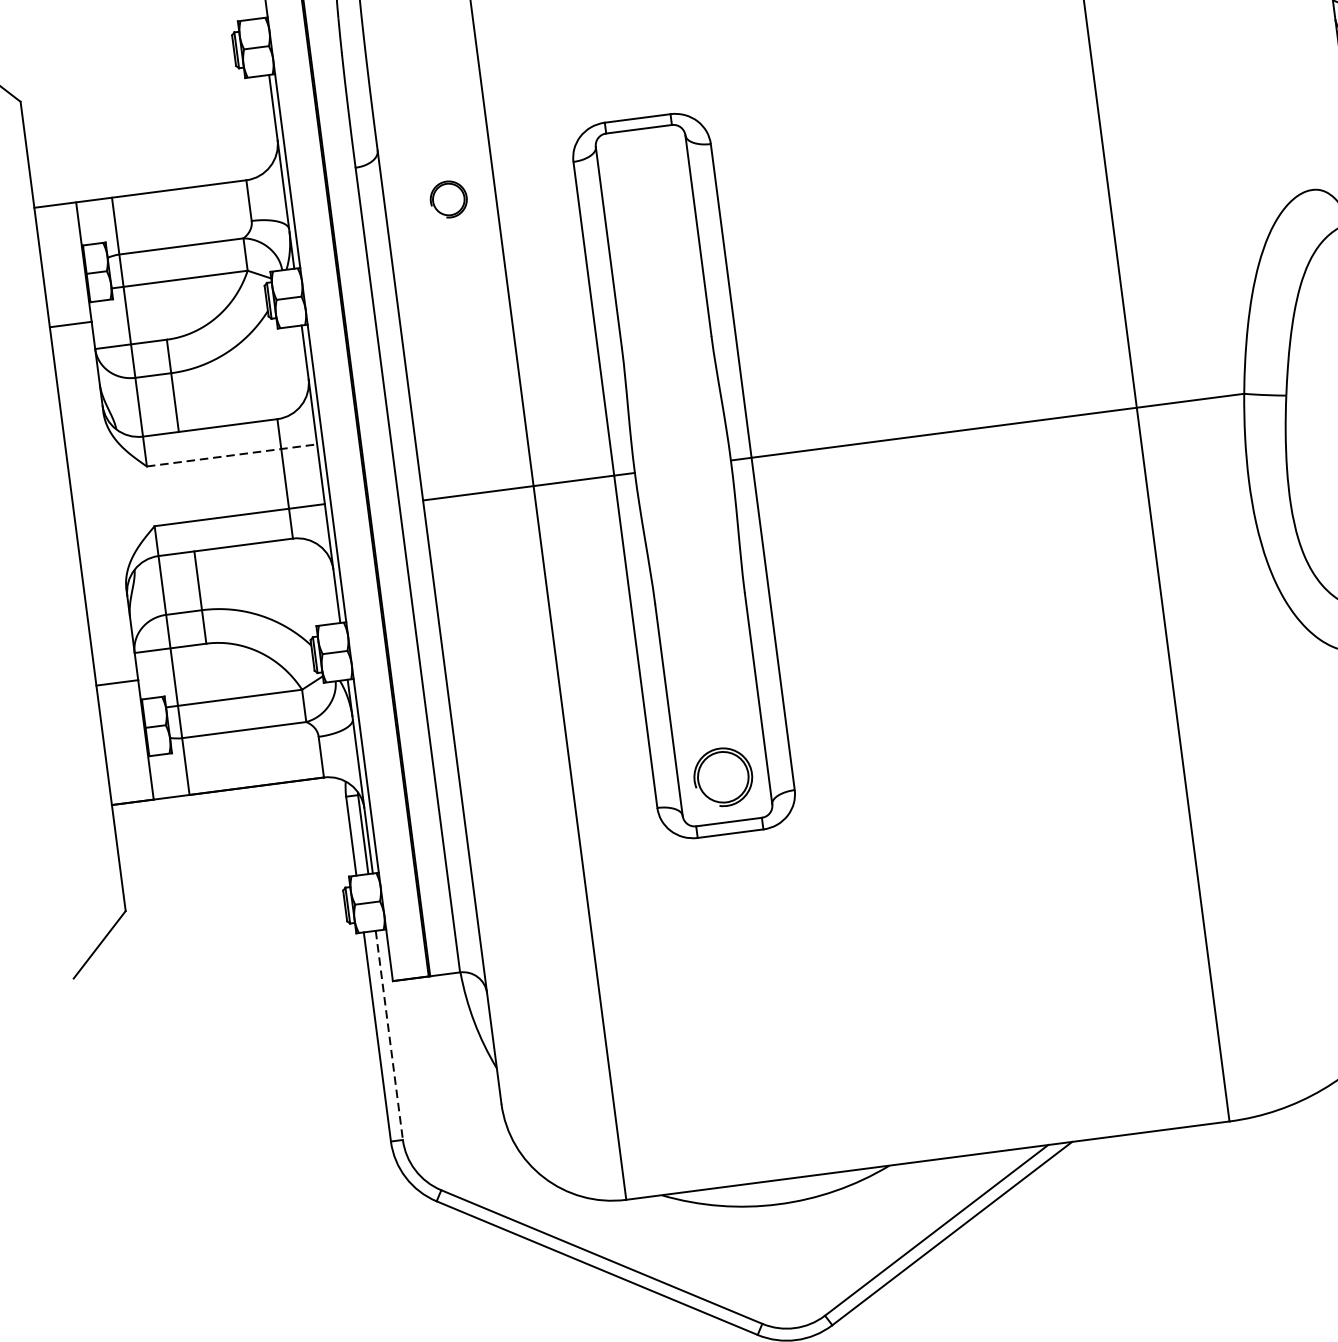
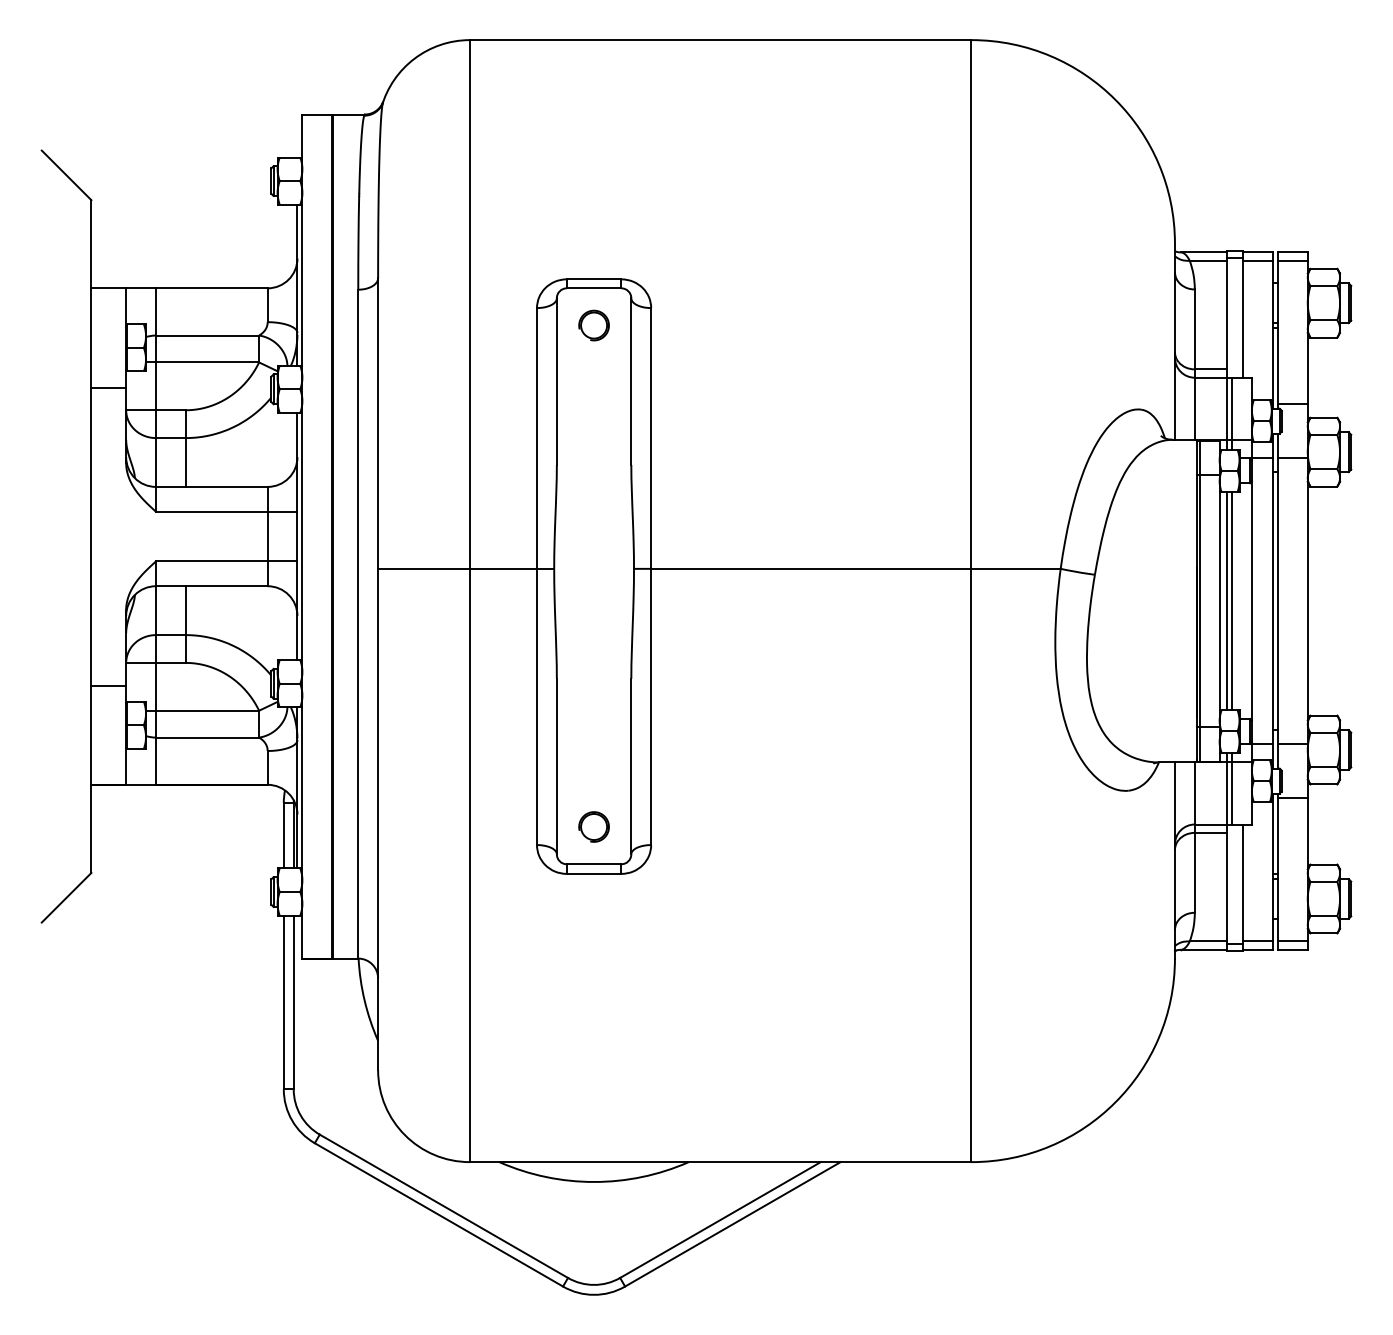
part: (448, 199) -> (593, 325), moved
line: (231, 455) -> (226, 511), dashed -> solid
part: (722, 776) -> (593, 826), size x0.62
line: (389, 1035) -> (293, 1002), dashed -> solid

